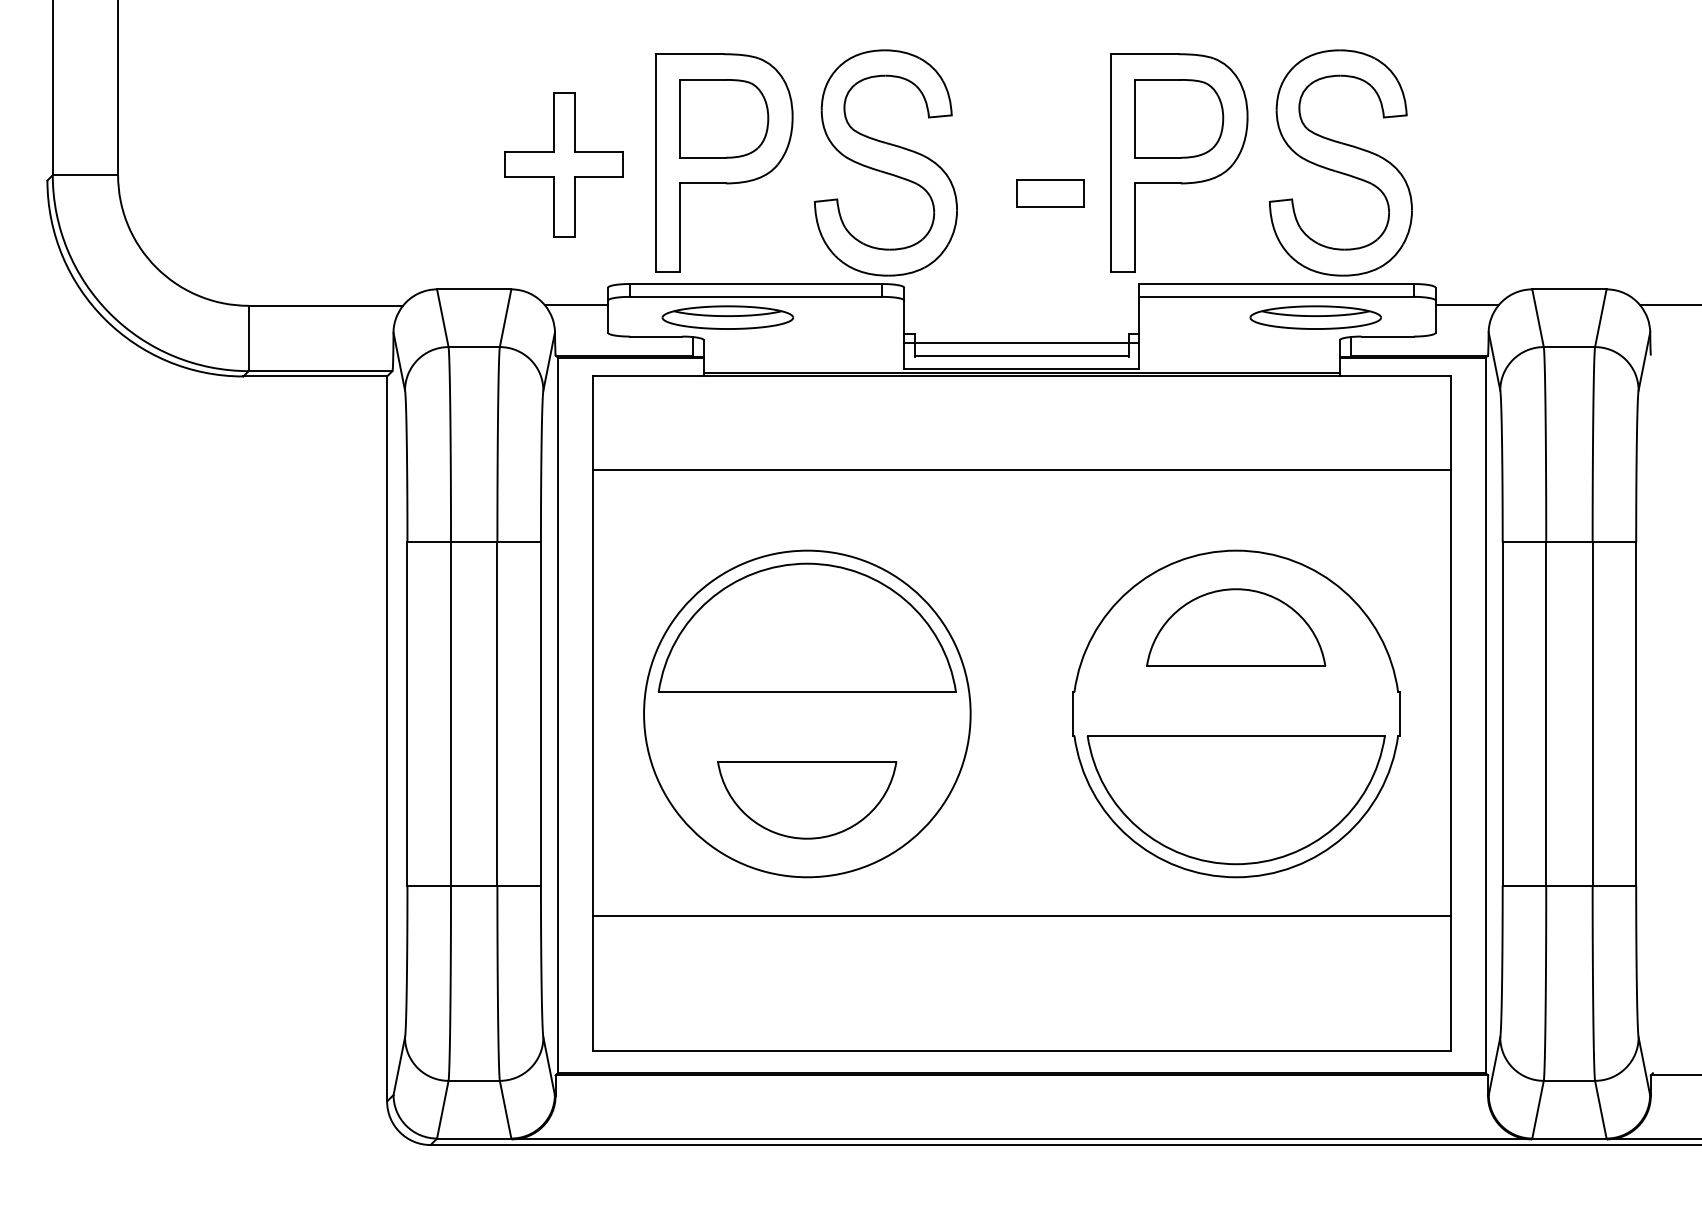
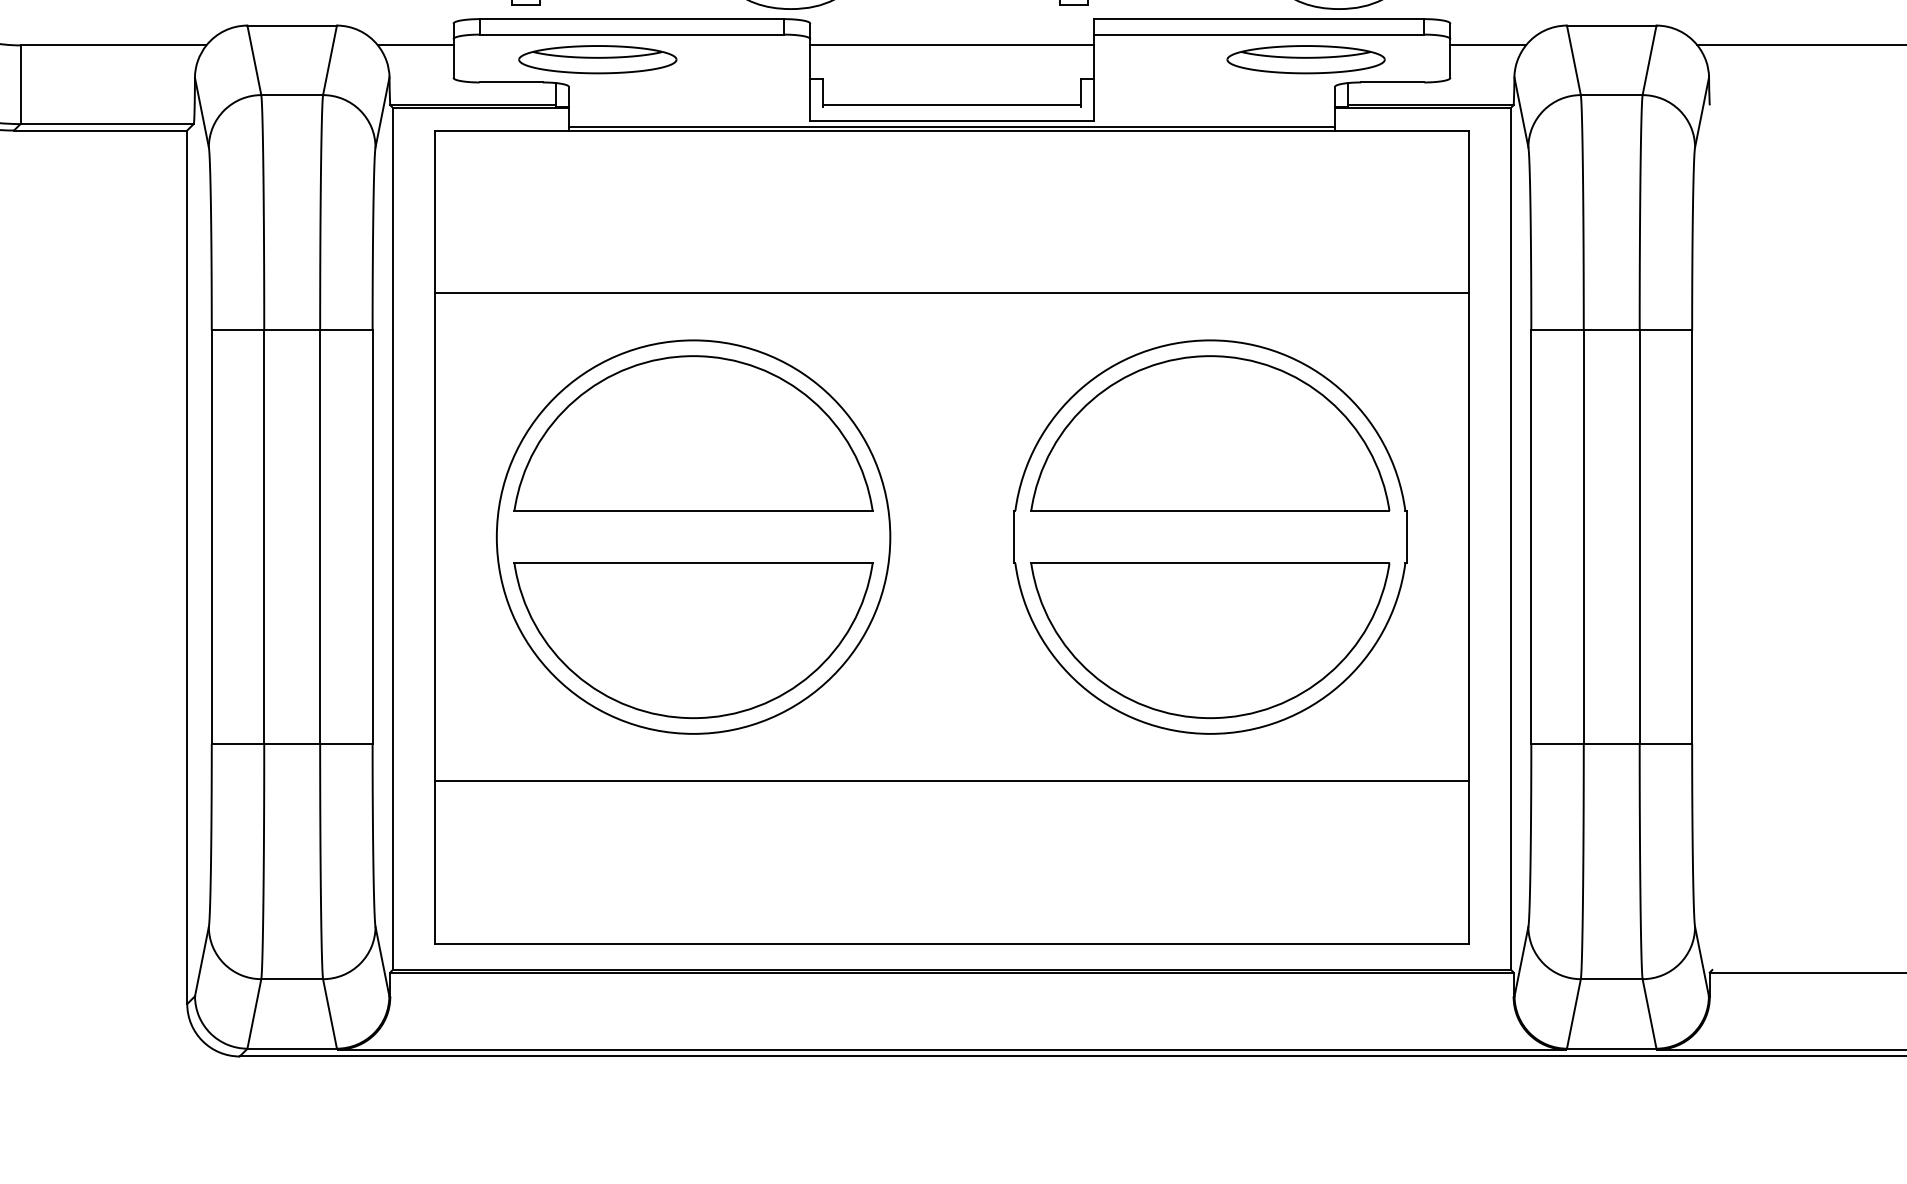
line: (1021, 343) -> (951, 45), moved
line: (1021, 470) -> (951, 293), moved
part: (1235, 627) -> (1209, 432), size x1.67
part: (806, 800) -> (692, 641), size x1.67

